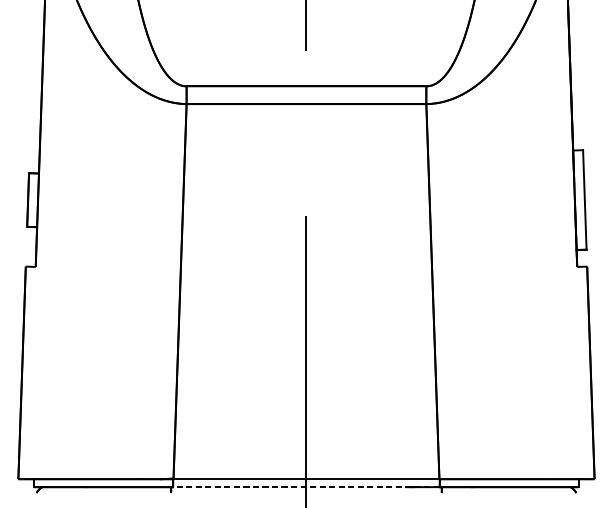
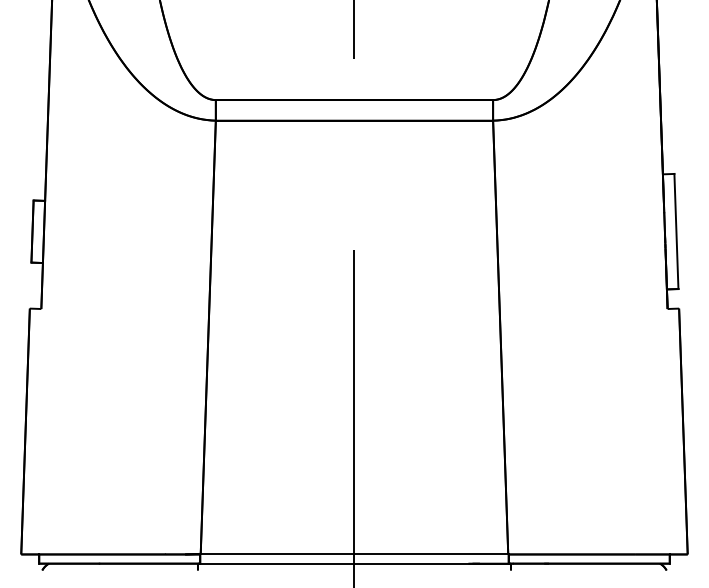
line: (305, 487) -> (353, 563), dashed -> solid

